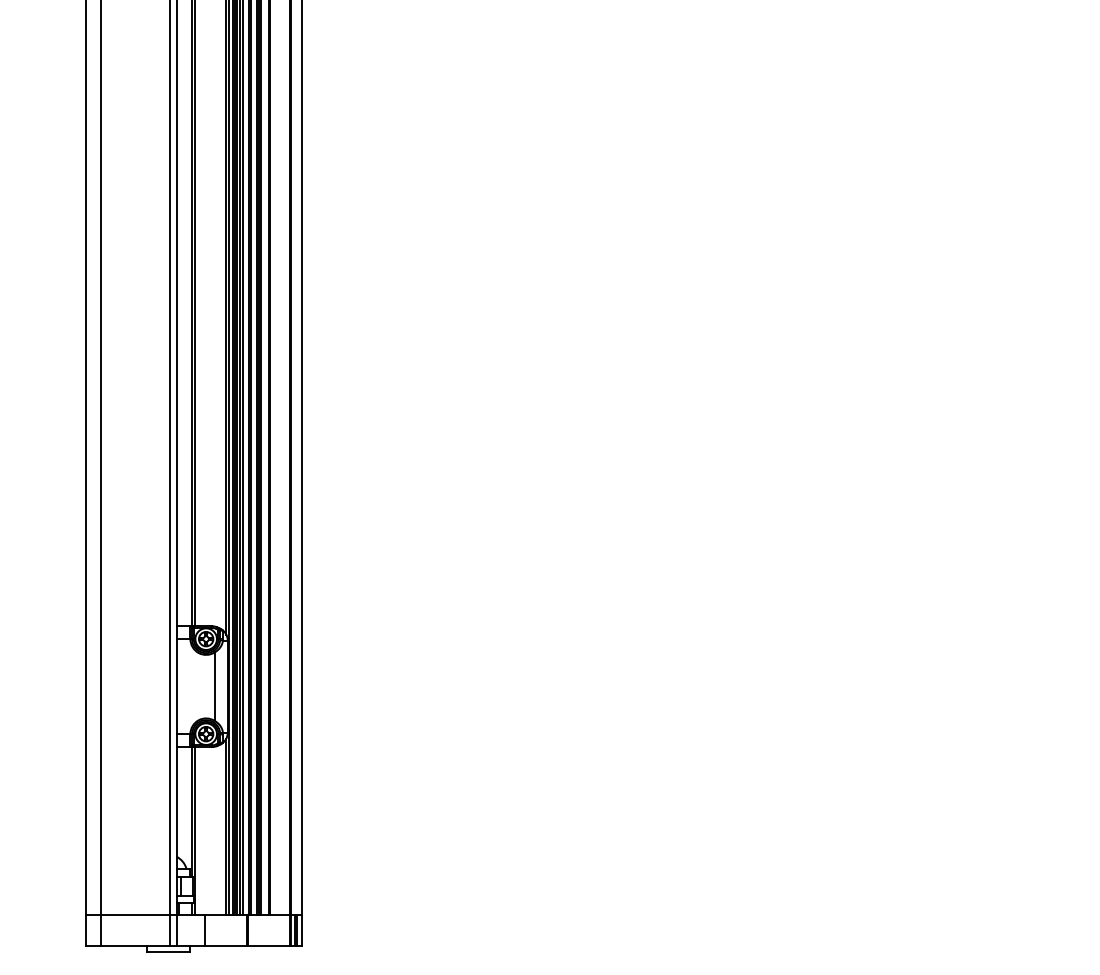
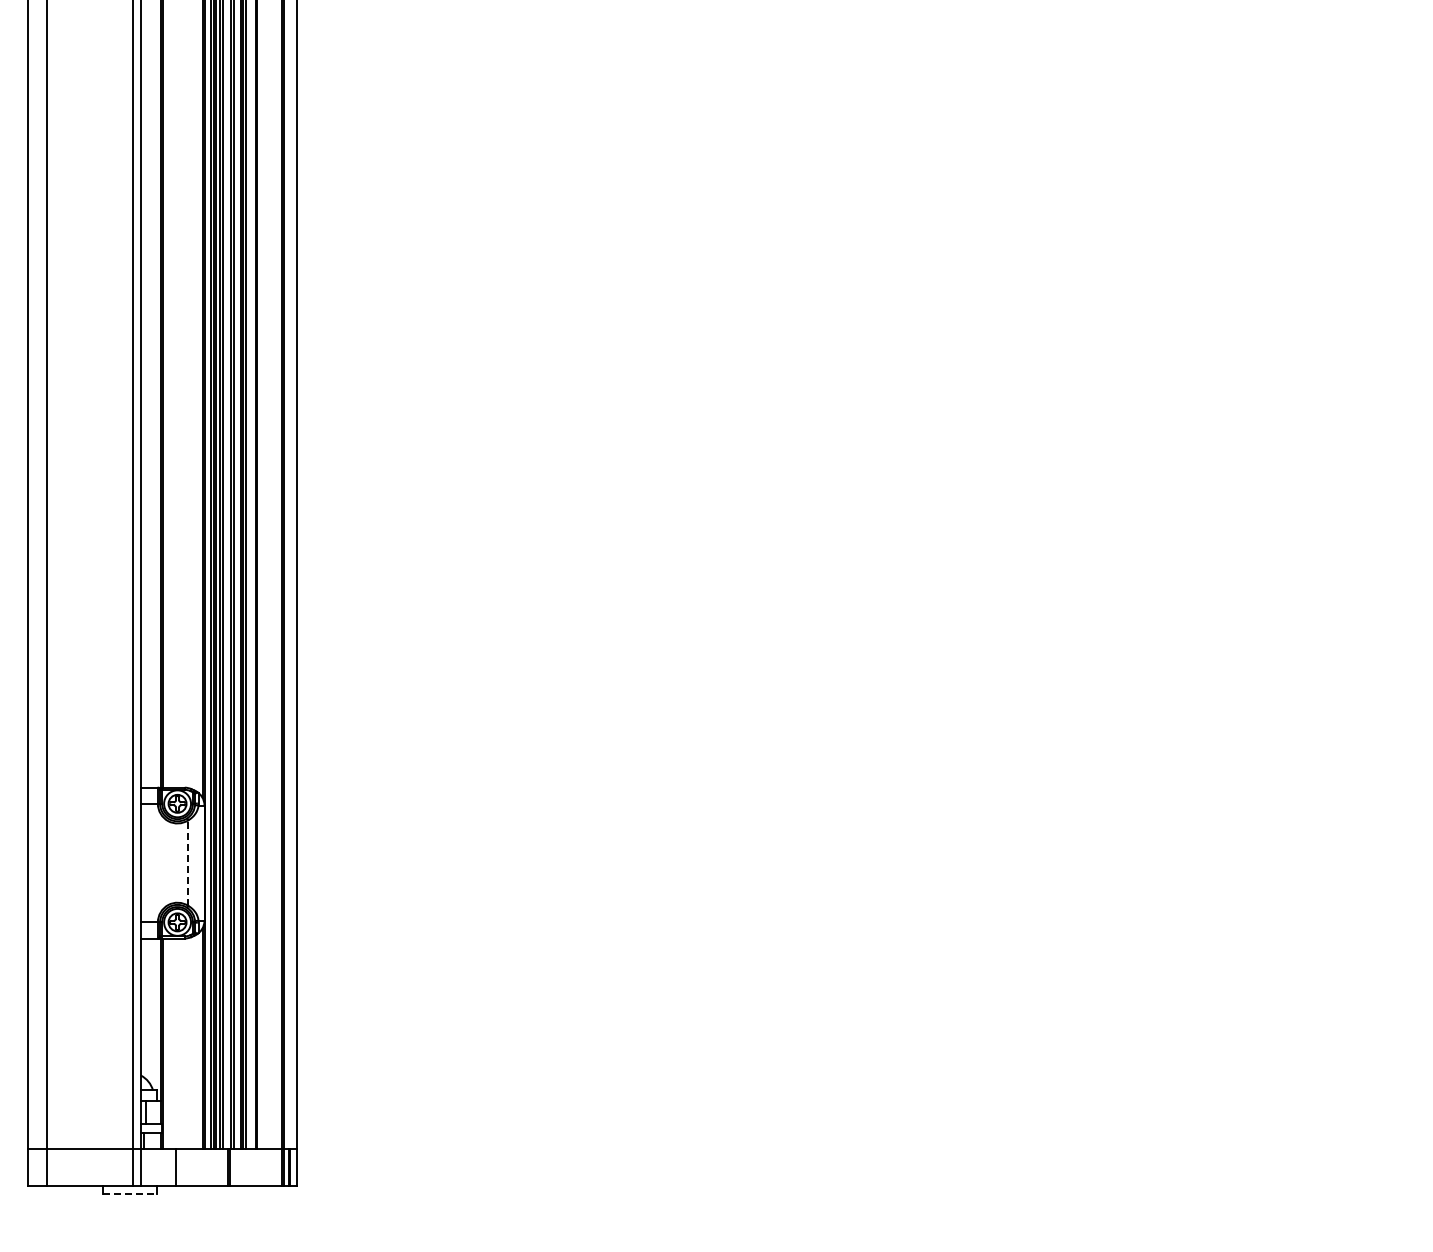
line: (214, 686) -> (188, 863), solid -> dashed
line: (168, 952) -> (130, 1194), solid -> dashed

